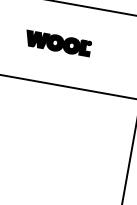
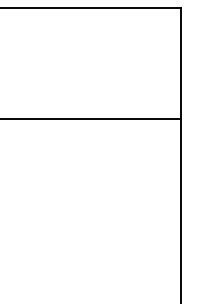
part: (57, 43) -> (57, 63), removed

